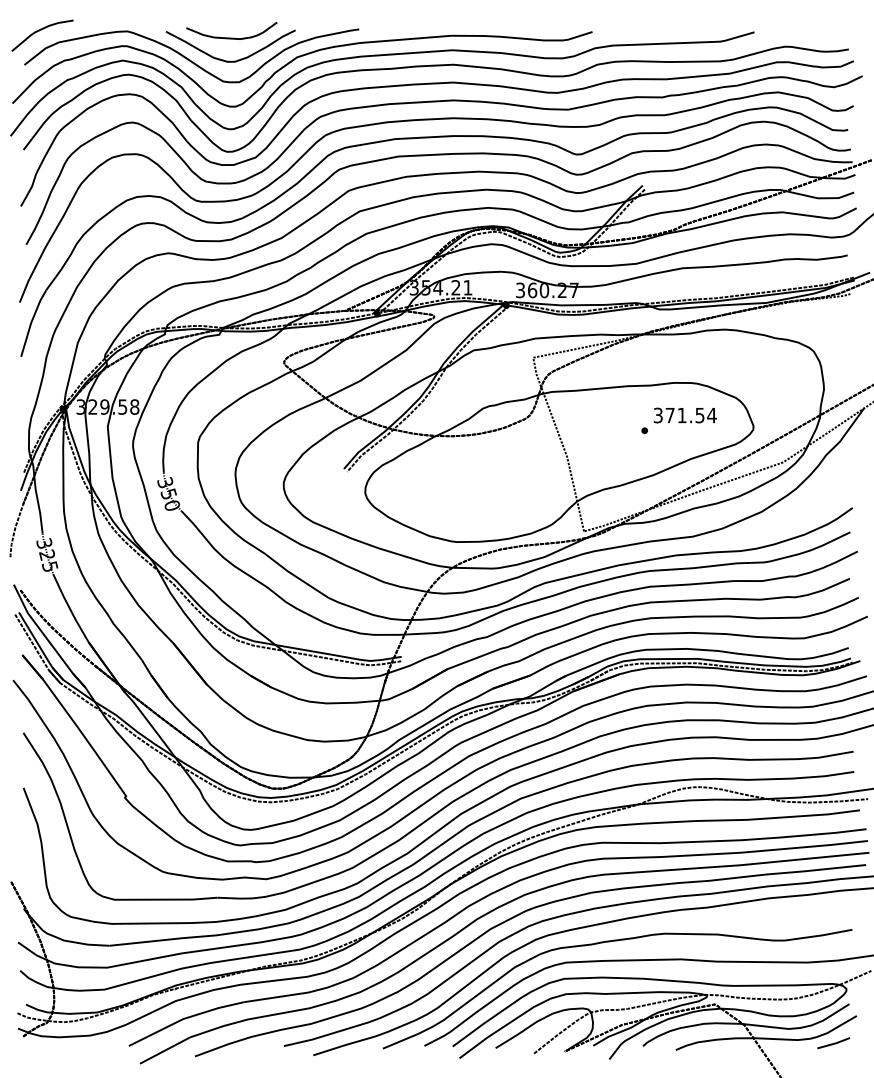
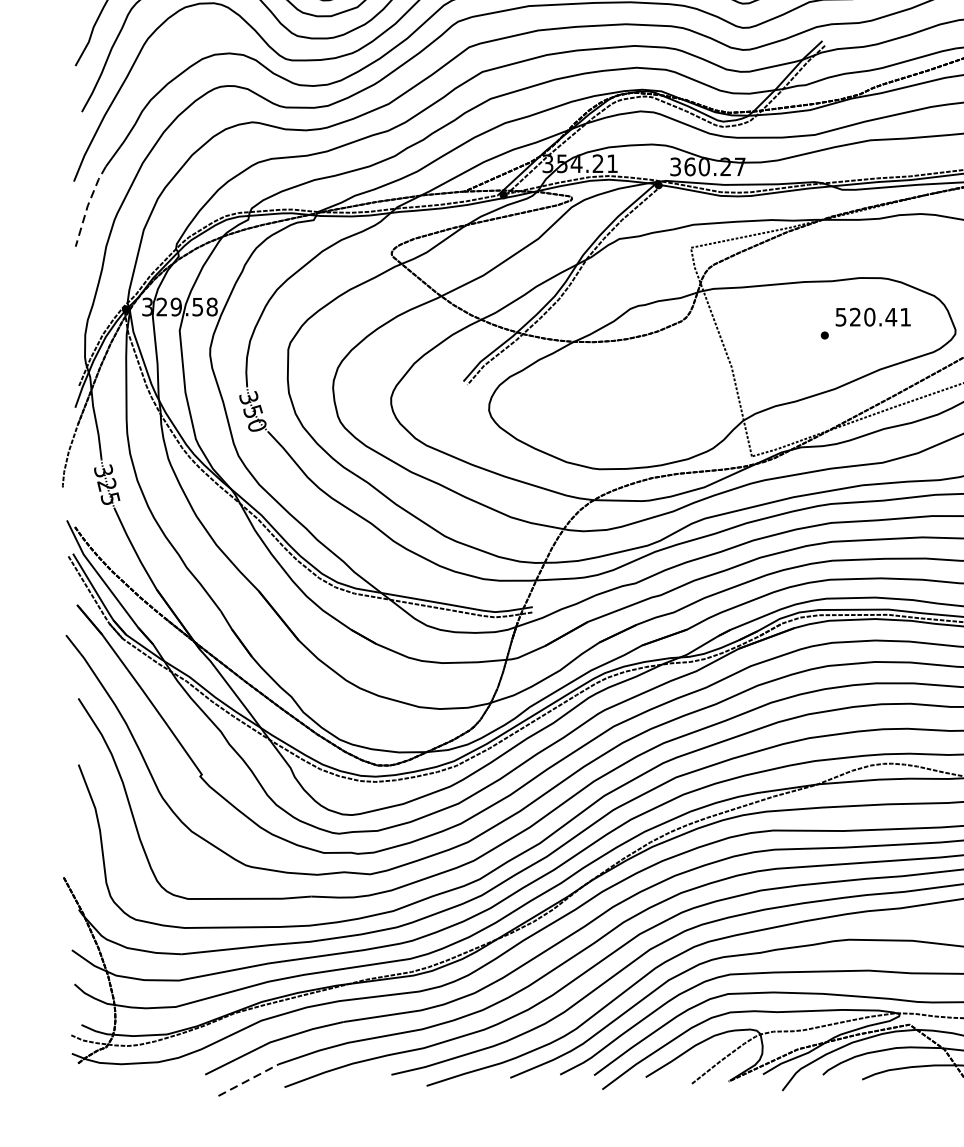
line: (31, 322) -> (88, 205), solid -> dashed
text: (685, 415) -> (873, 317), 371.54 -> 520.41
line: (165, 1050) -> (249, 1080), solid -> dashed

